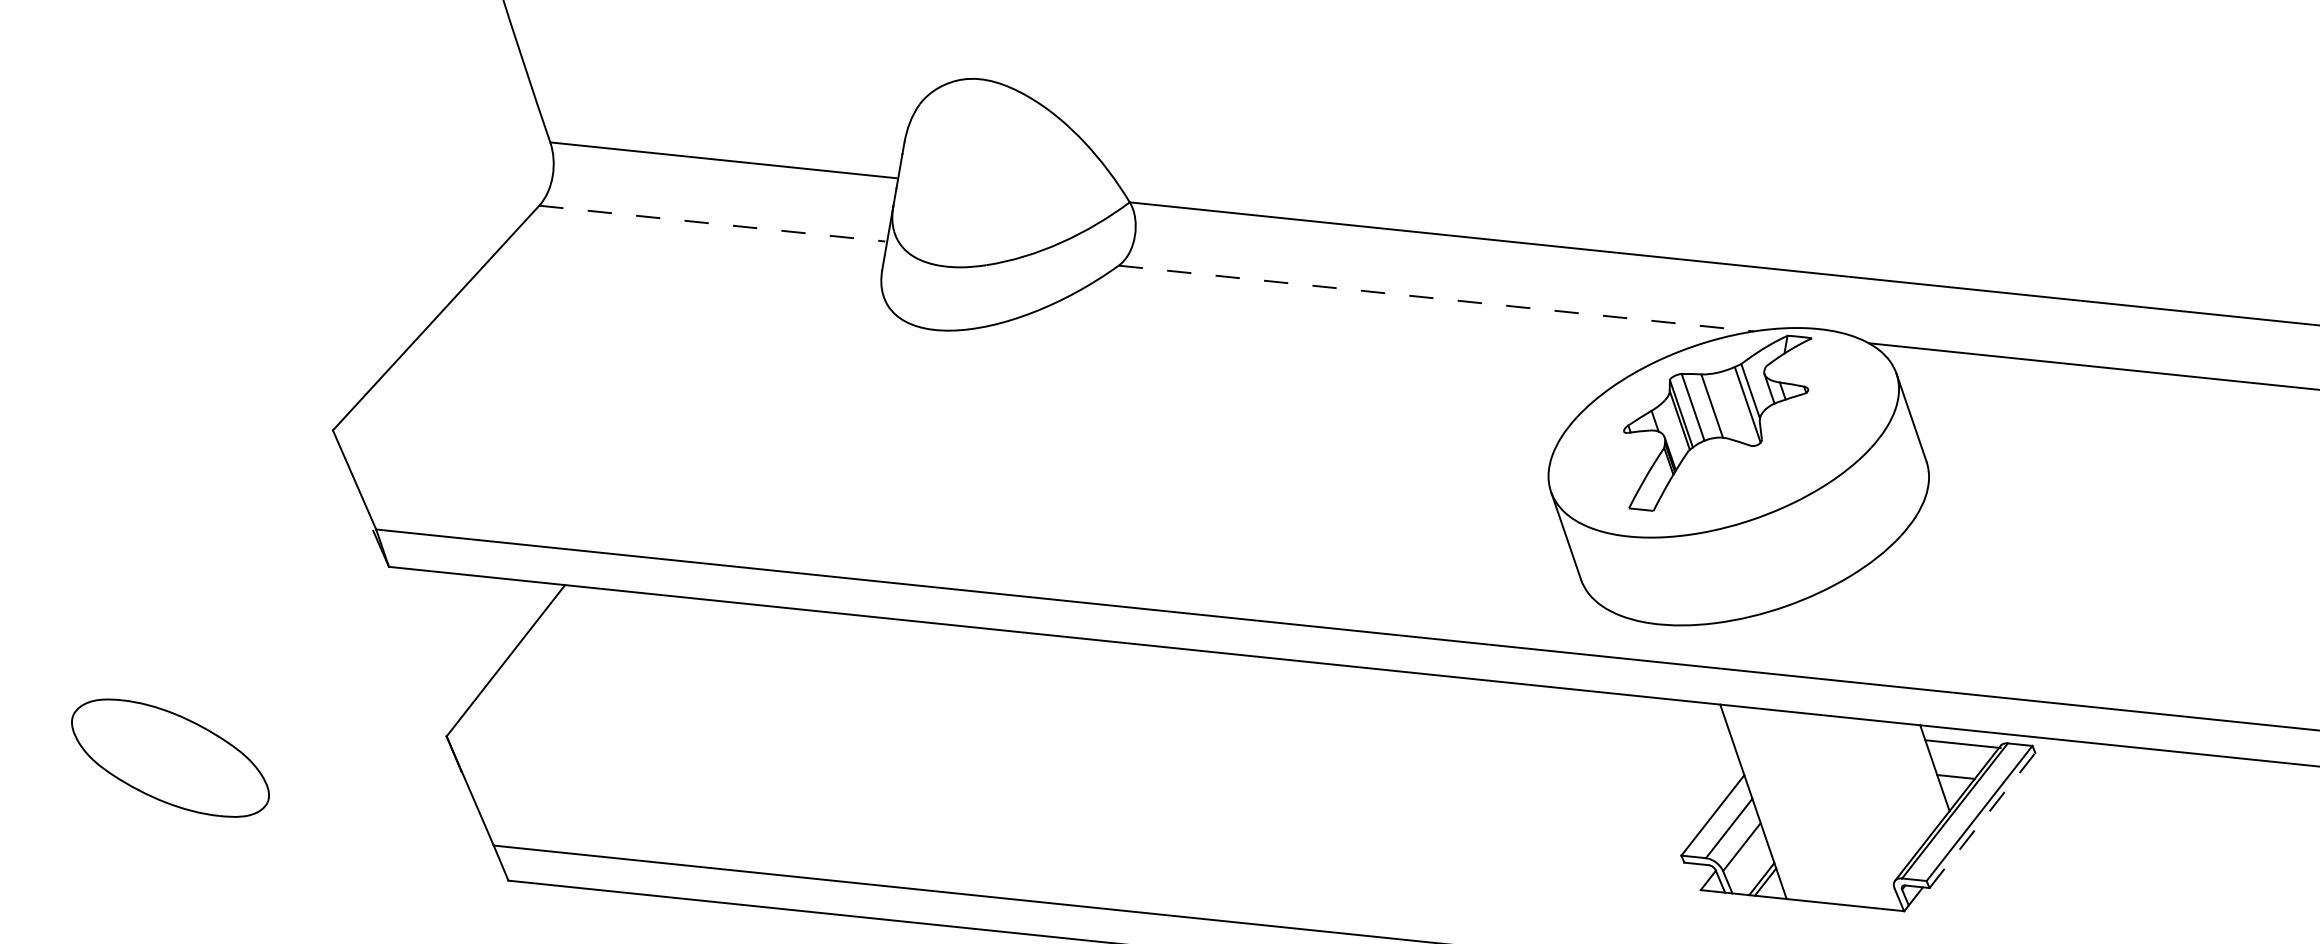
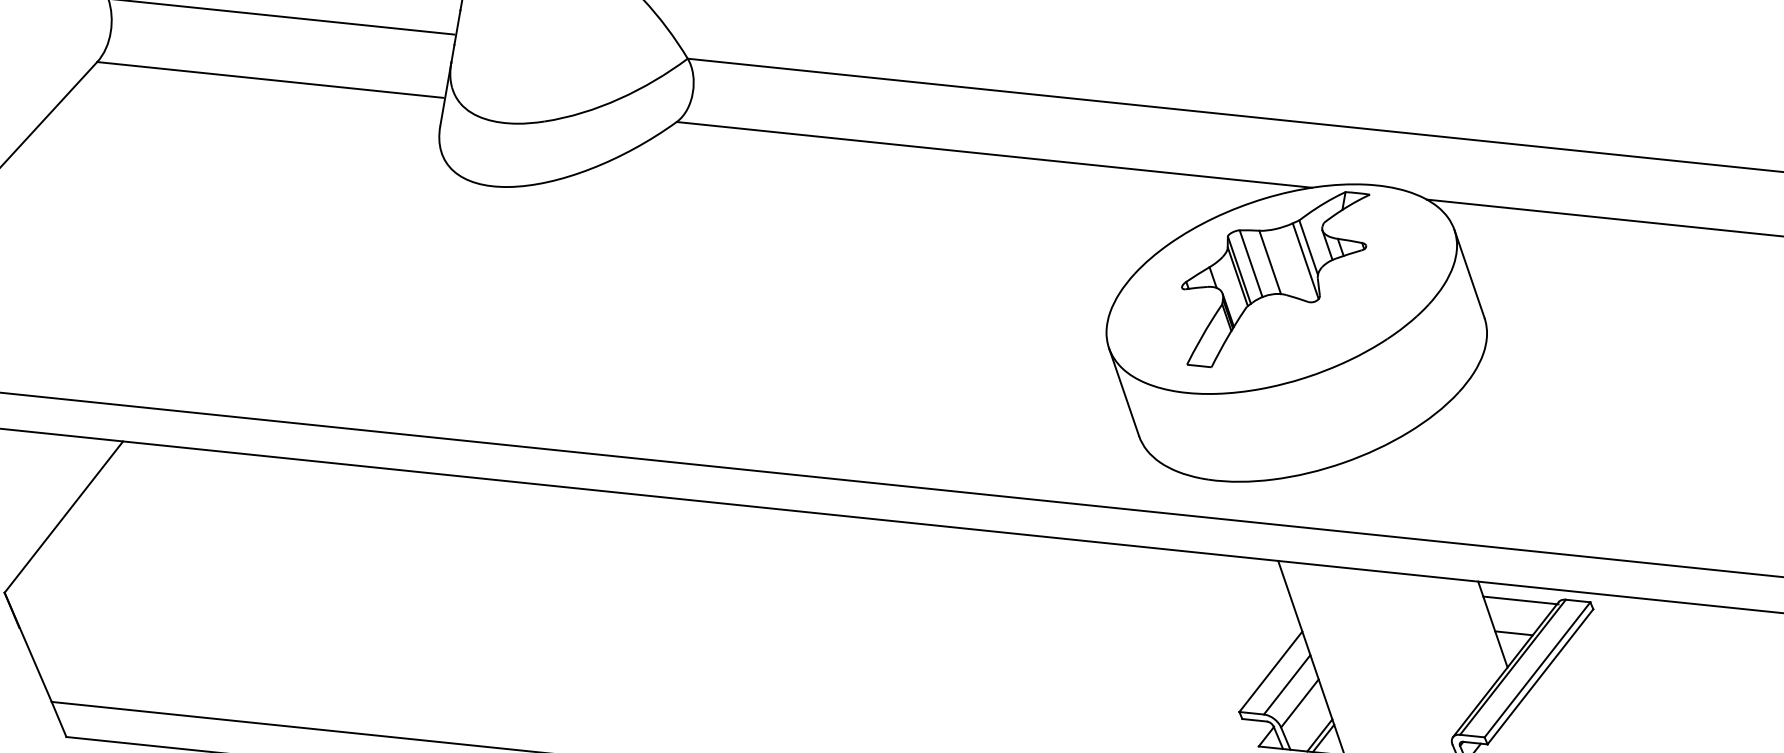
line: (712, 223) -> (270, 79), dashed -> solid
line: (1436, 298) -> (994, 154), dashed -> solid
line: (1982, 820) -> (1540, 676), dashed -> solid

